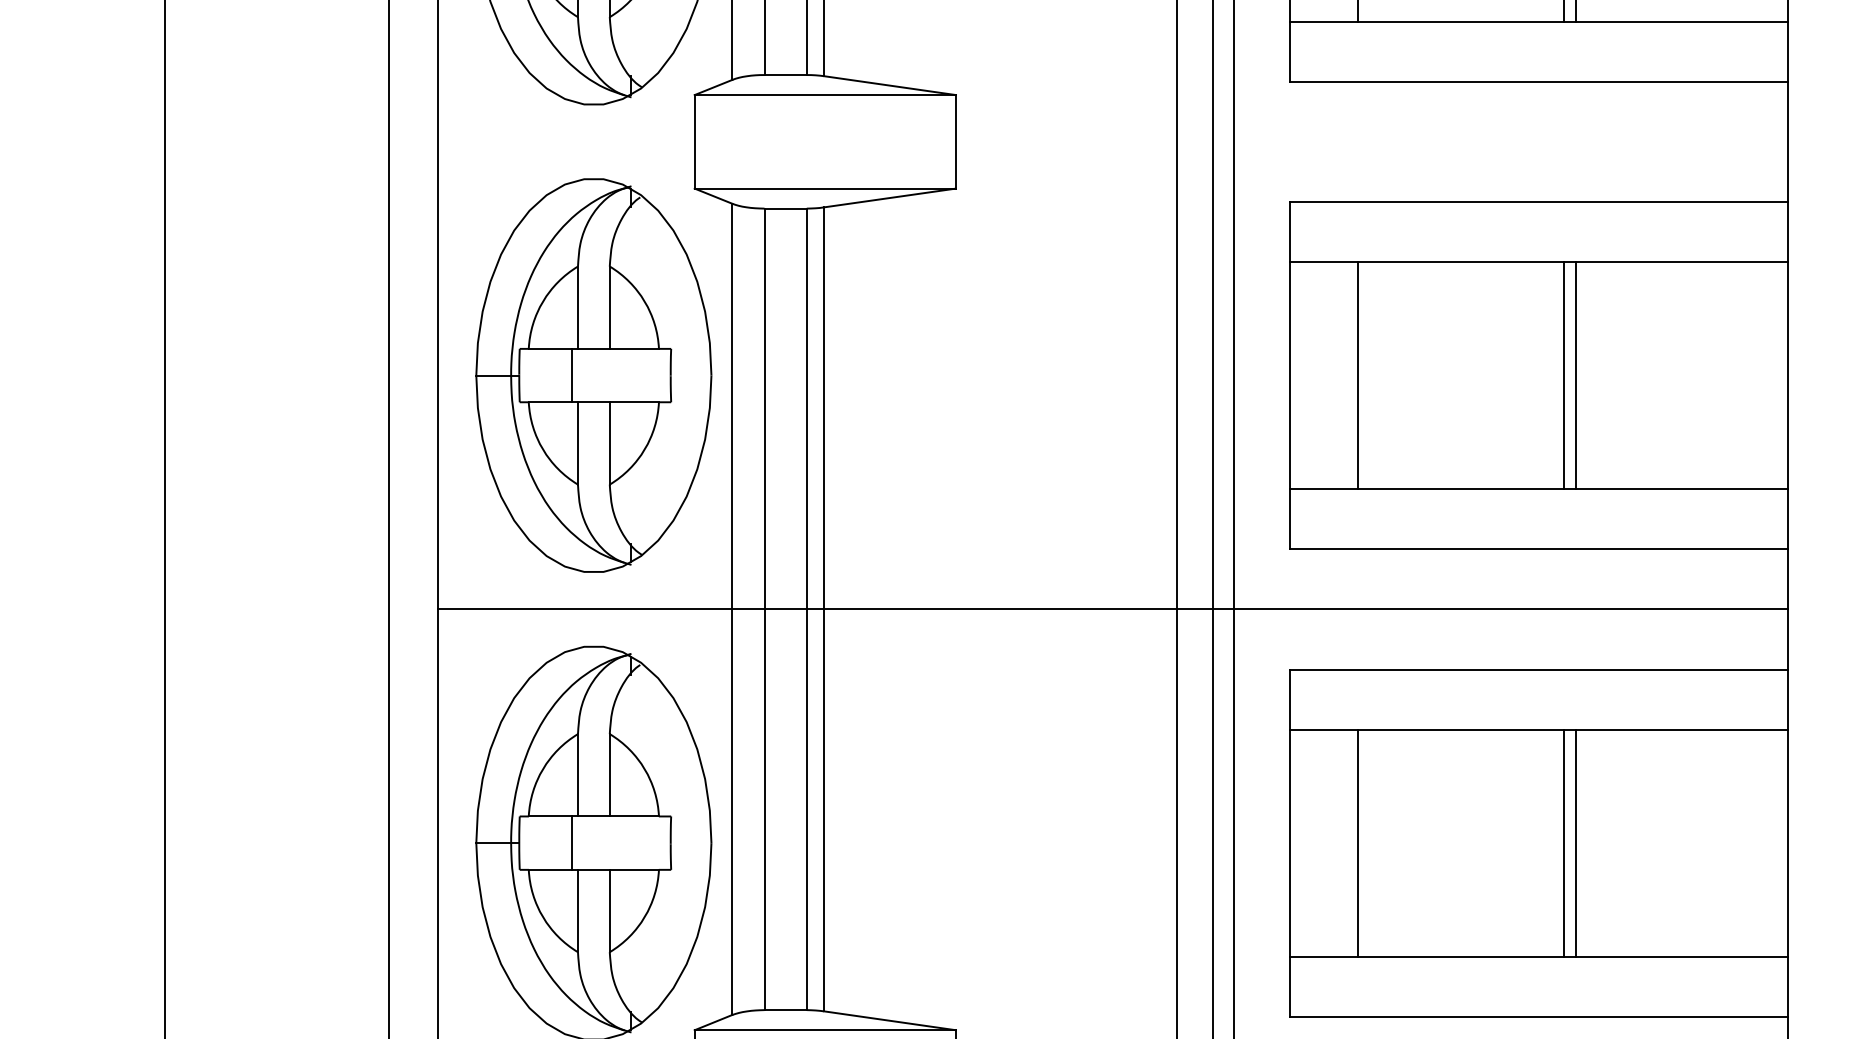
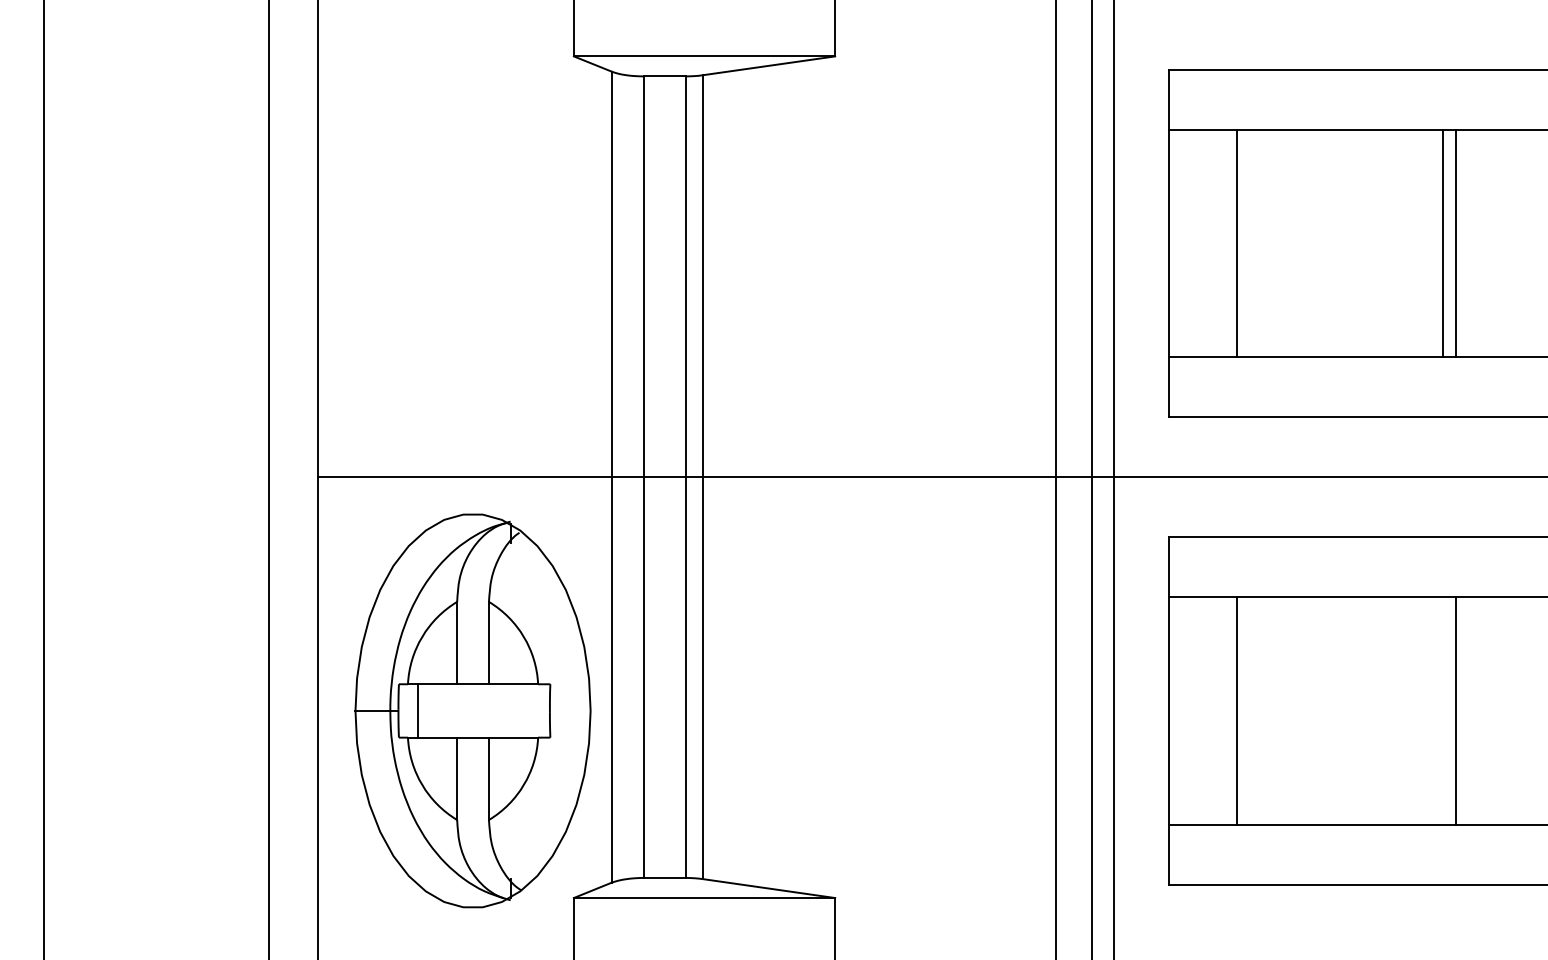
part: (593, 375) -> (472, 243), removed
line: (571, 842) -> (417, 710), moved
line: (1563, 842) -> (1442, 710), removed

